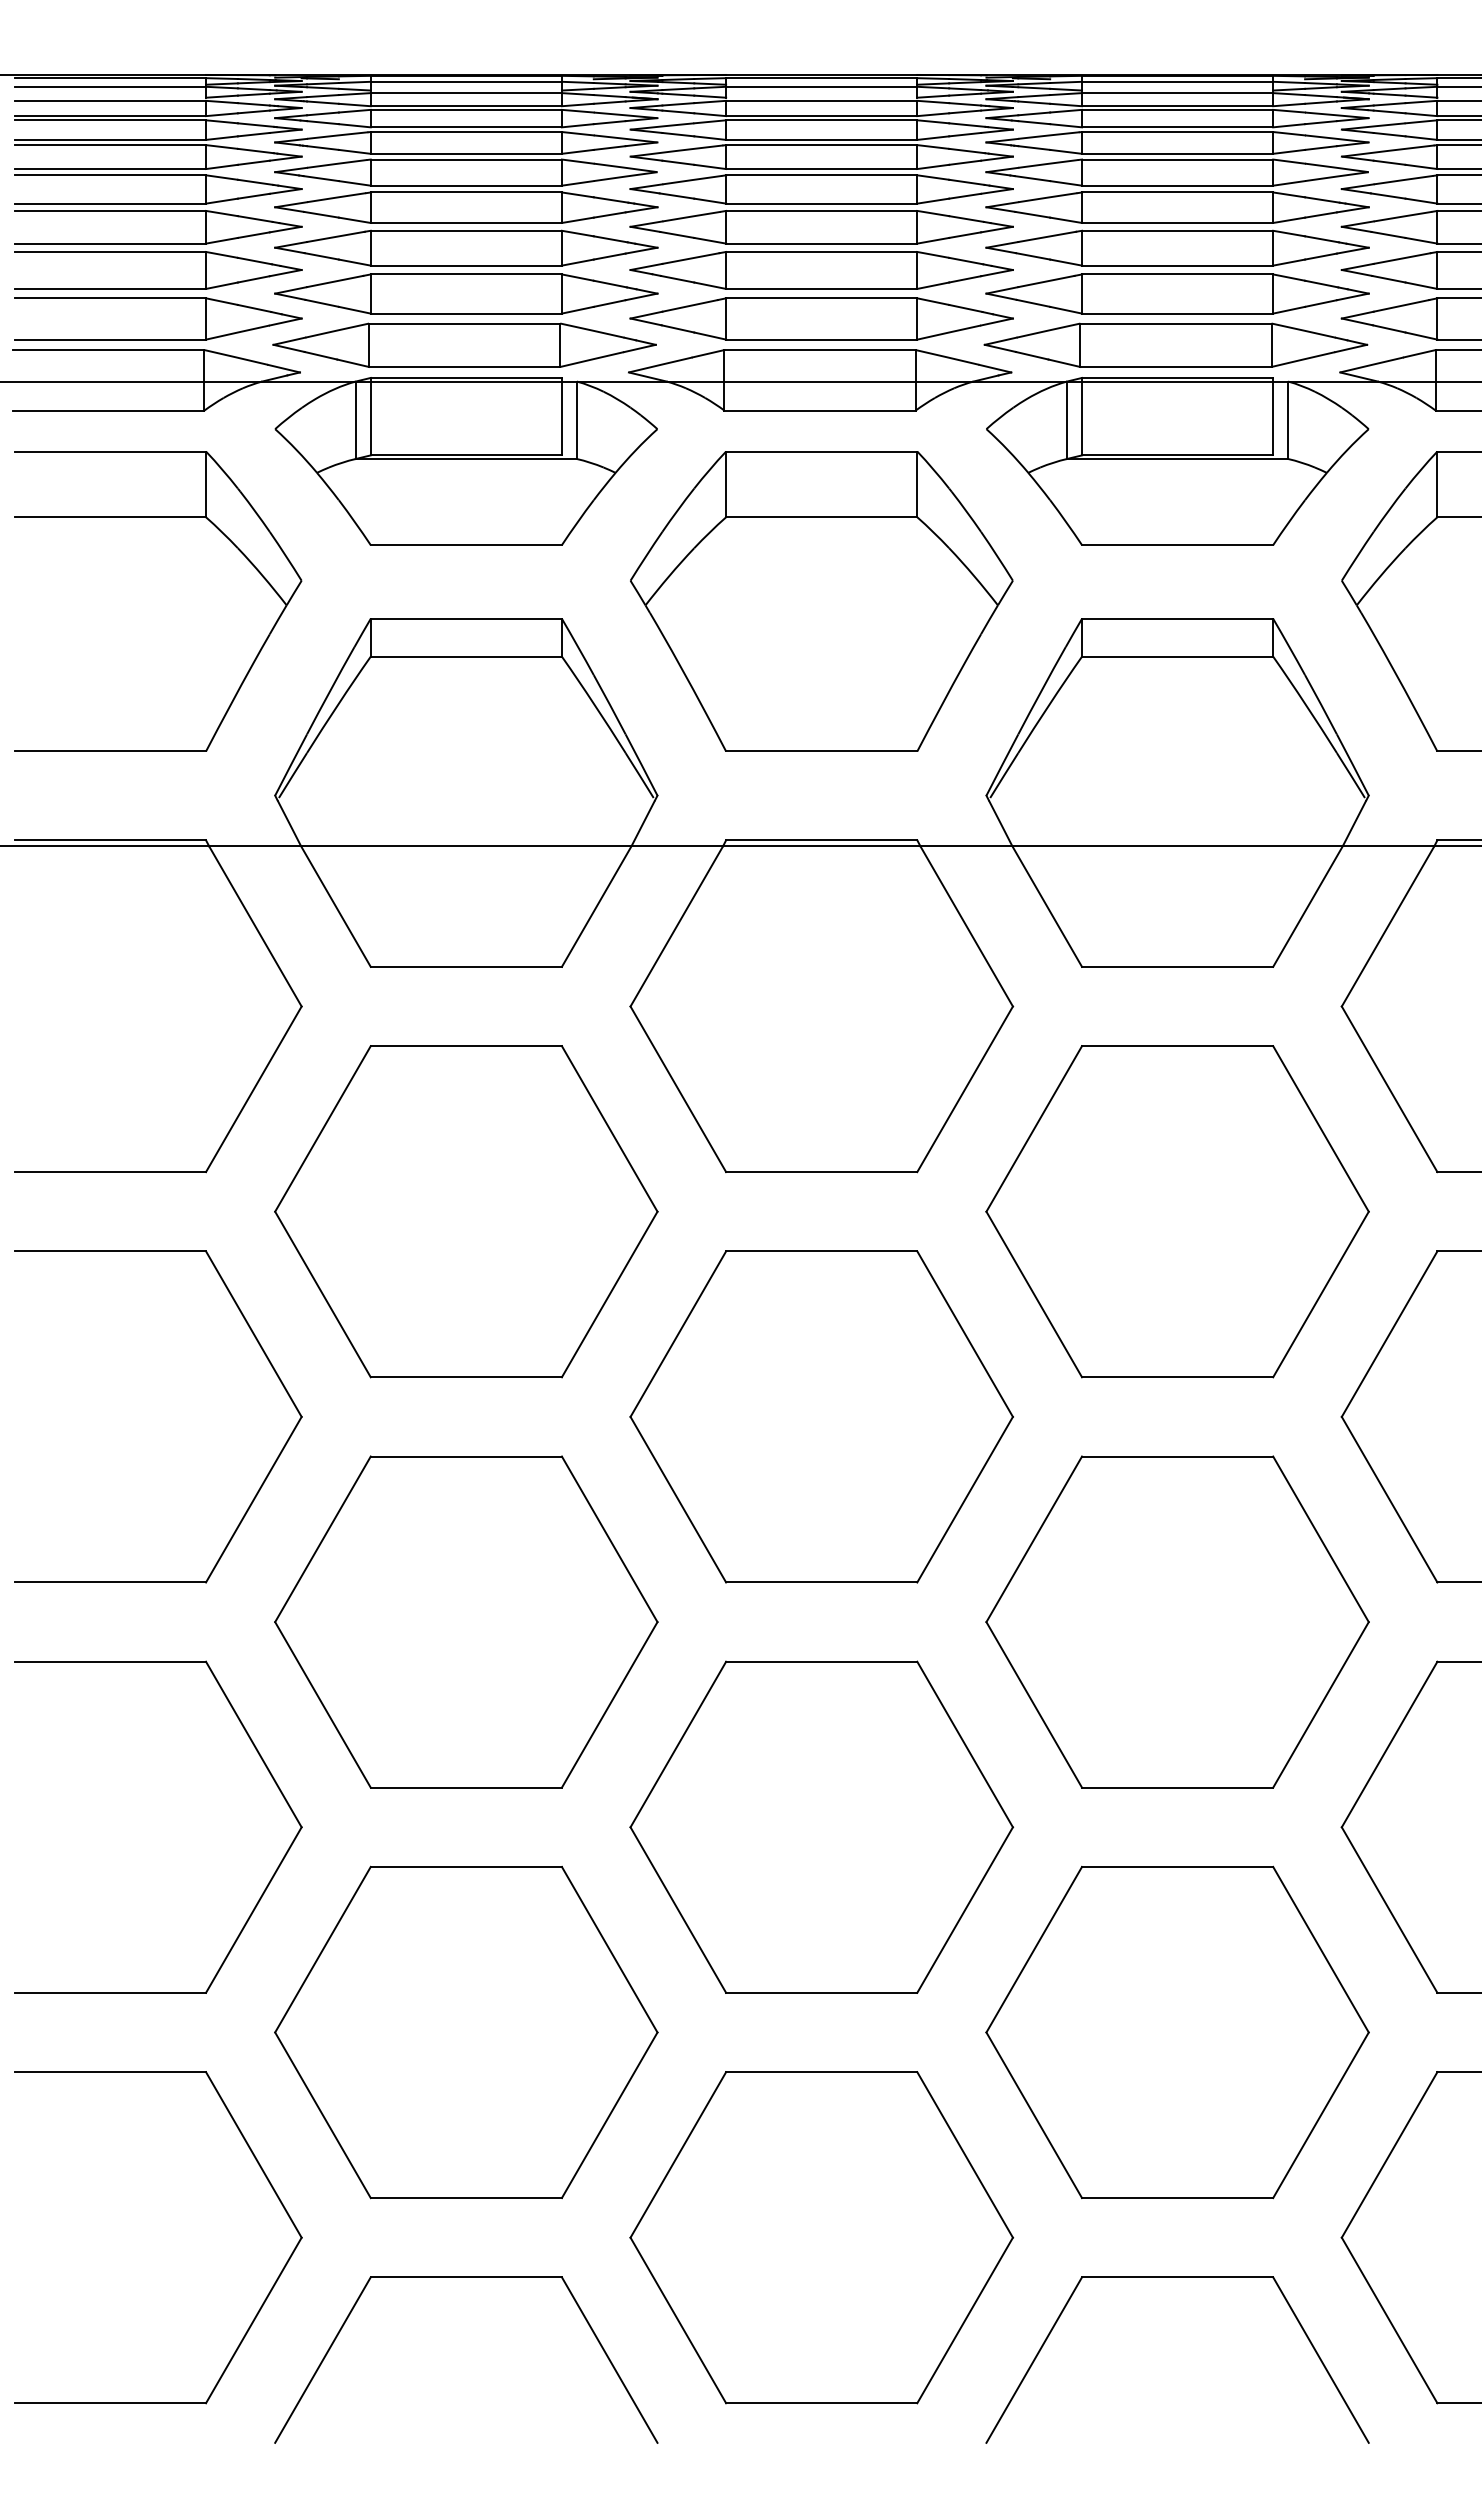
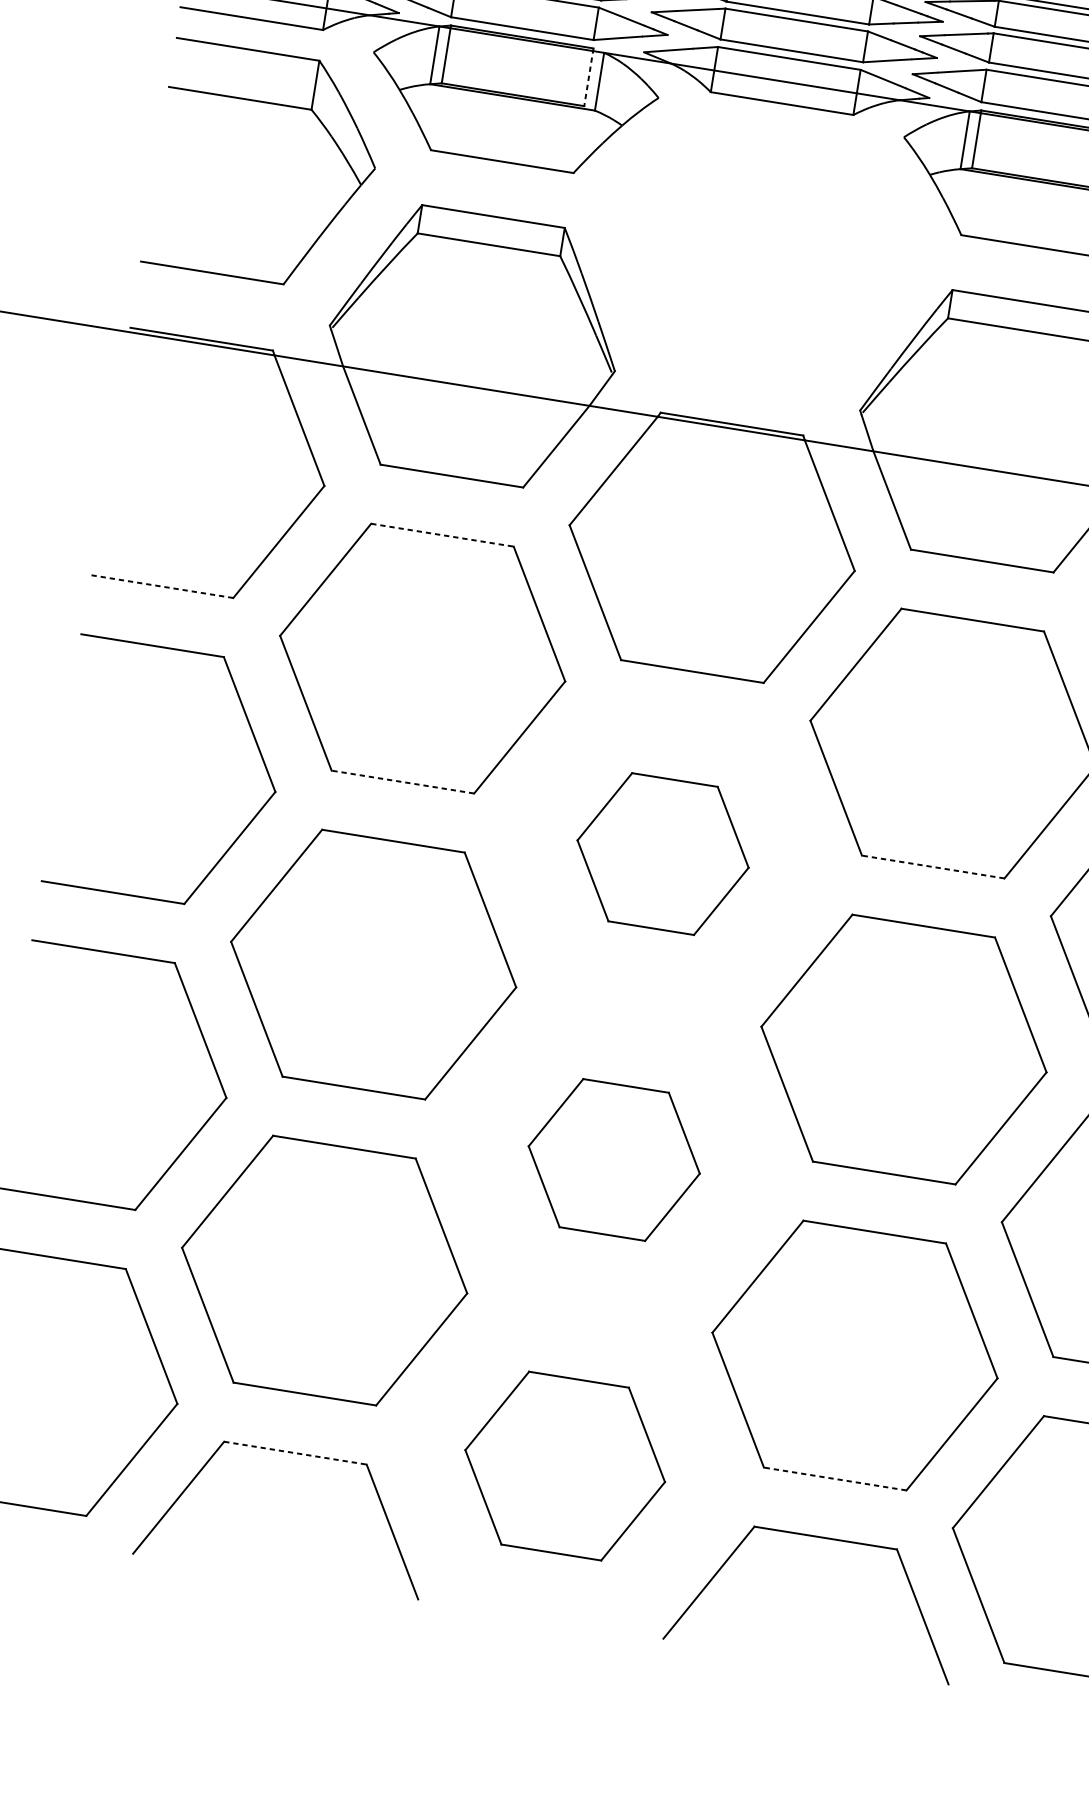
line: (561, 416) -> (588, 77), solid -> dashed
part: (821, 601) -> (760, 246), removed
line: (466, 1046) -> (442, 535), solid -> dashed
line: (110, 1172) -> (162, 586), solid -> dashed
line: (466, 1377) -> (403, 782), solid -> dashed
line: (1177, 1377) -> (933, 867), solid -> dashed
part: (821, 1416) -> (663, 853), size x0.6
part: (821, 1826) -> (614, 1159), size x0.6
line: (1177, 2198) -> (835, 1479), solid -> dashed
part: (821, 2237) -> (564, 1465), size x0.7
line: (466, 2277) -> (295, 1453), solid -> dashed

